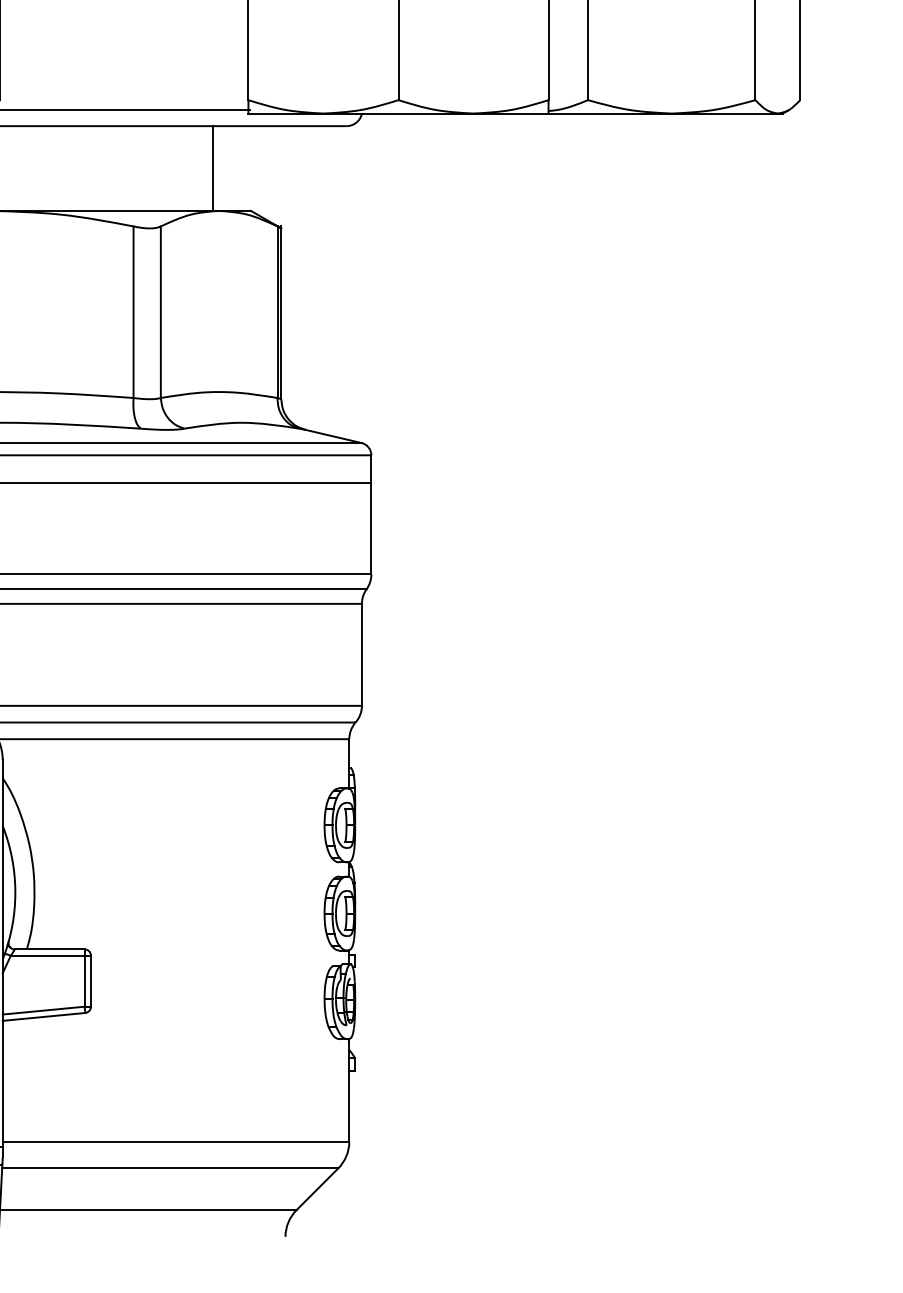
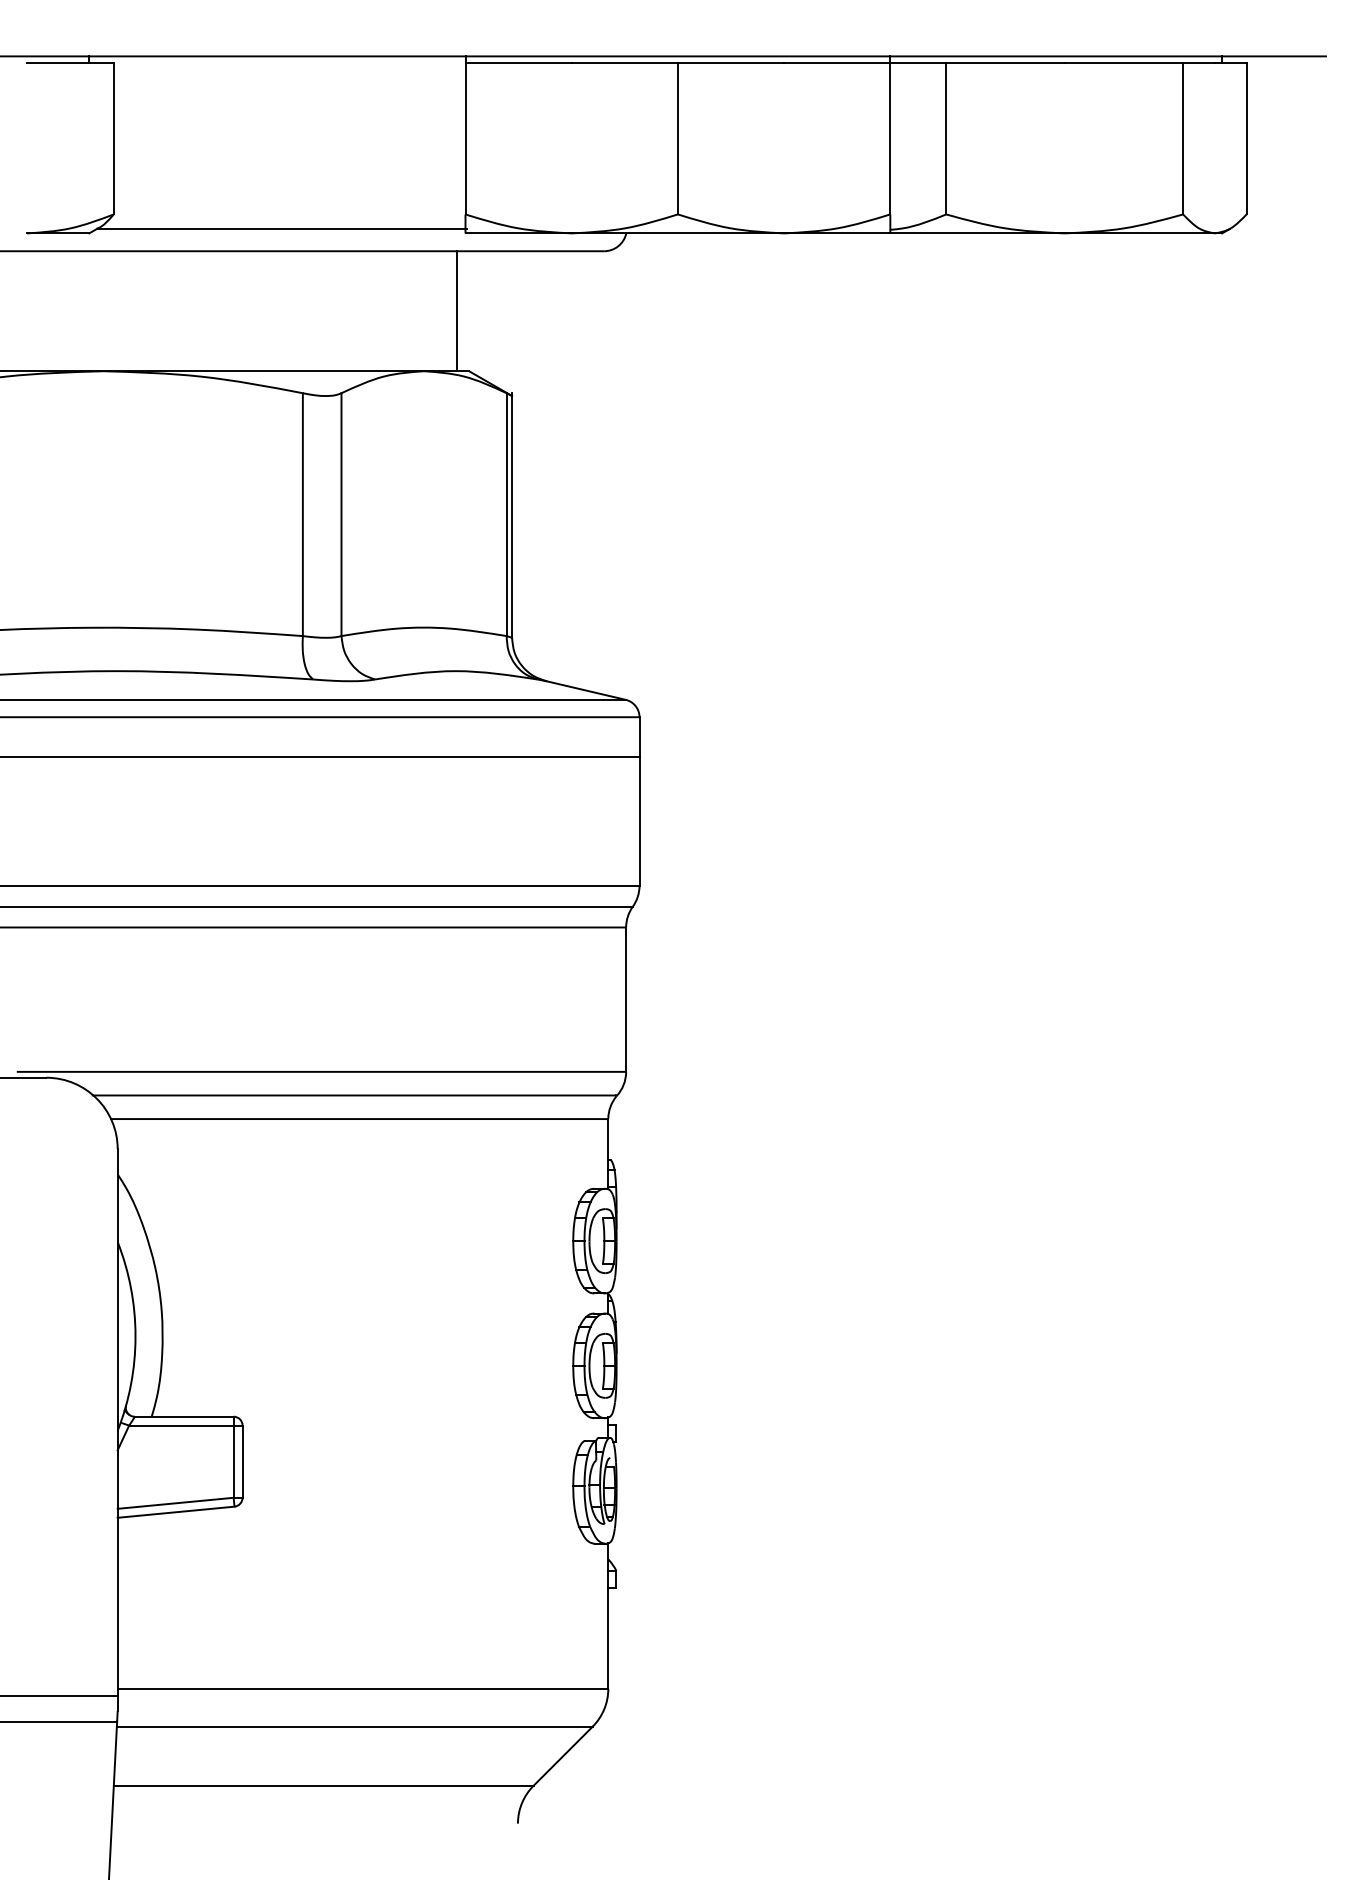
line: (212, 168) -> (456, 311), moved

